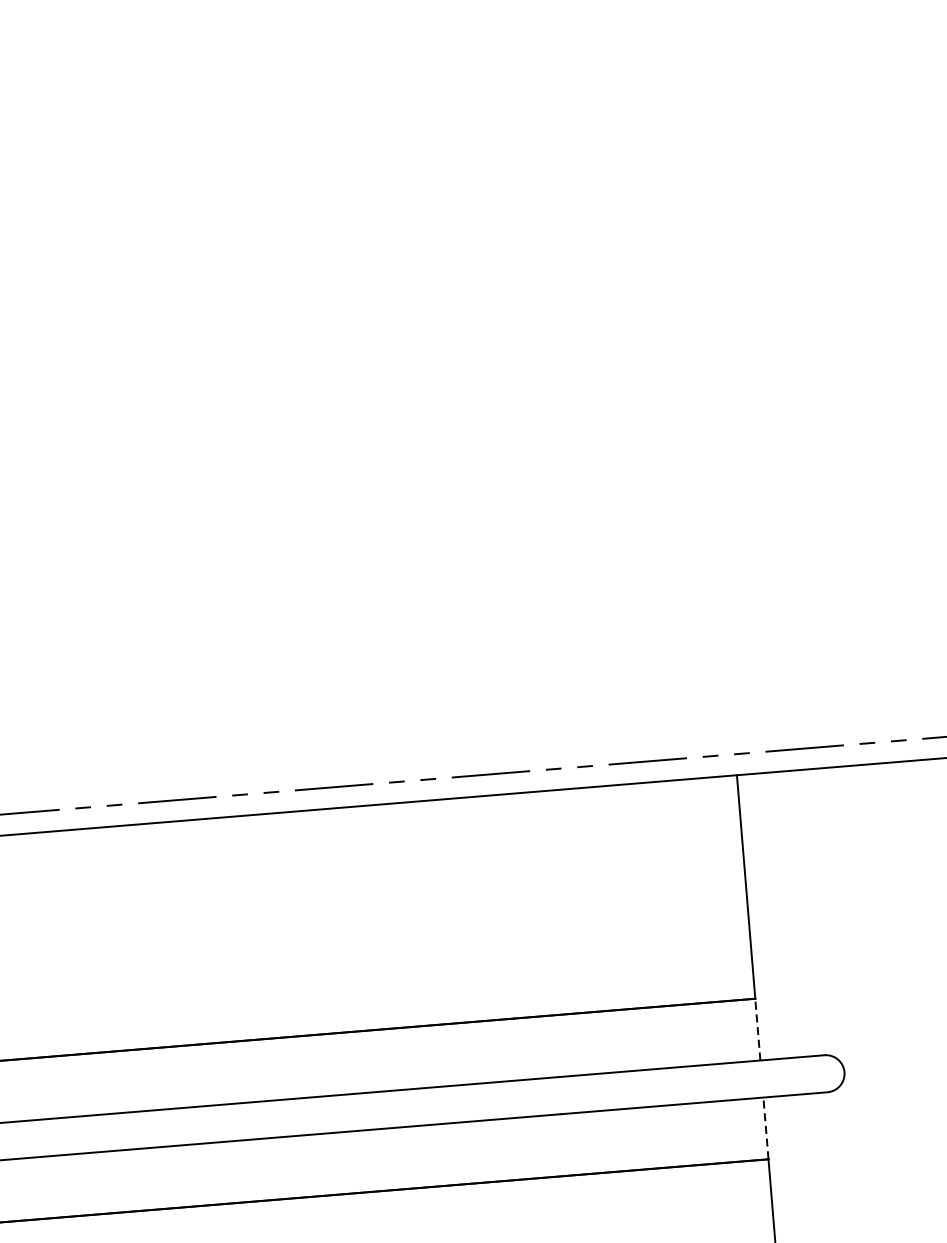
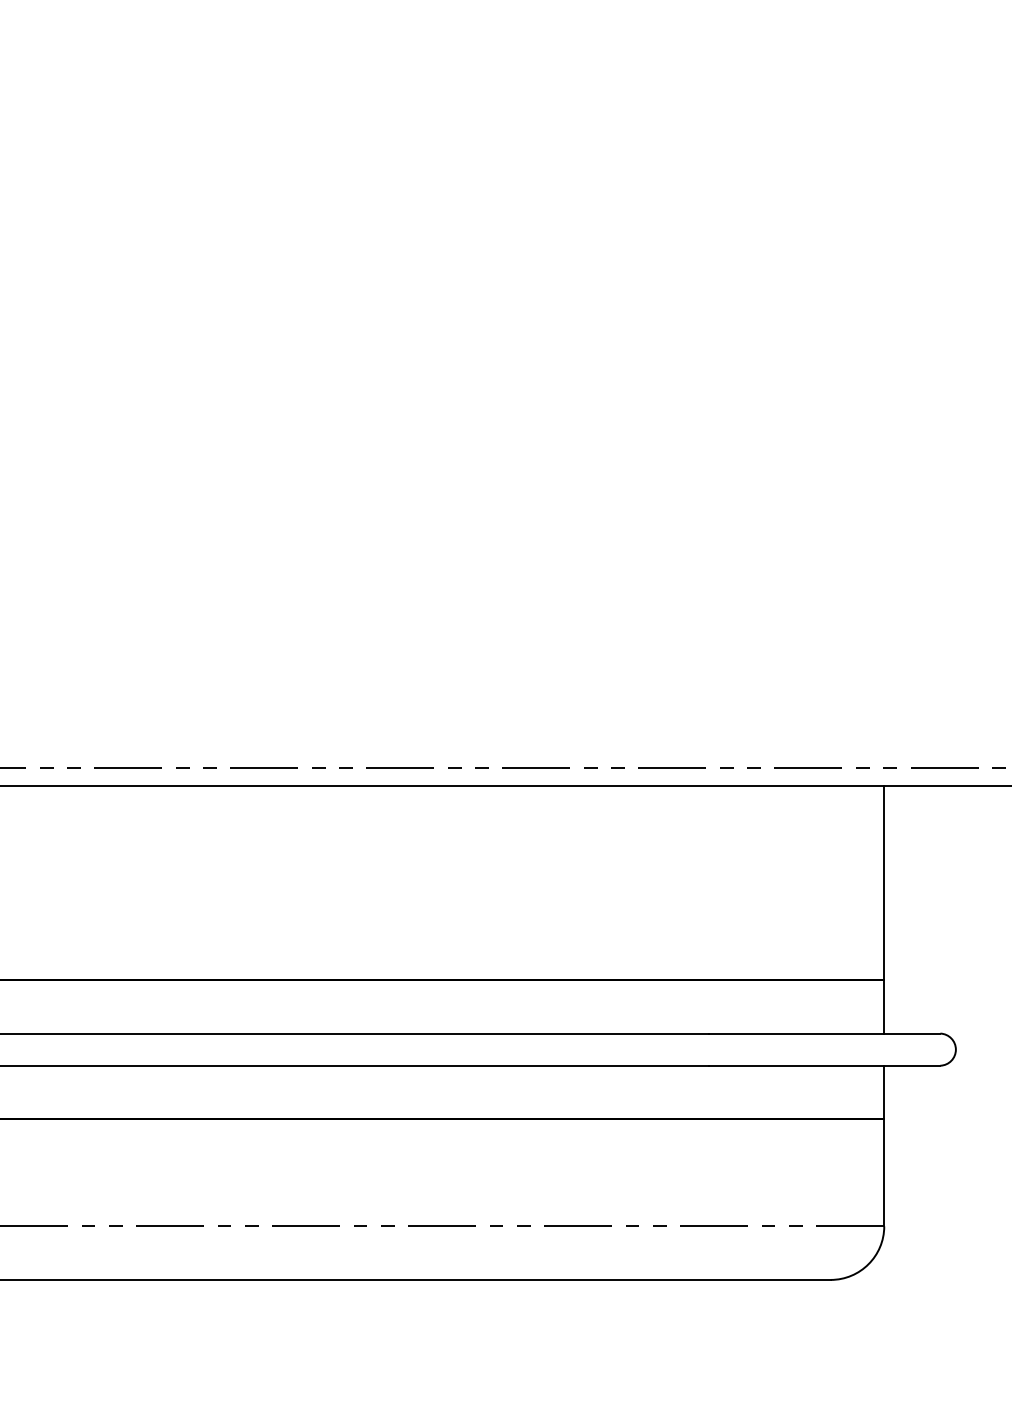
line: (758, 1029) -> (884, 1006), dashed -> solid
line: (766, 1128) -> (884, 1092), dashed -> solid

